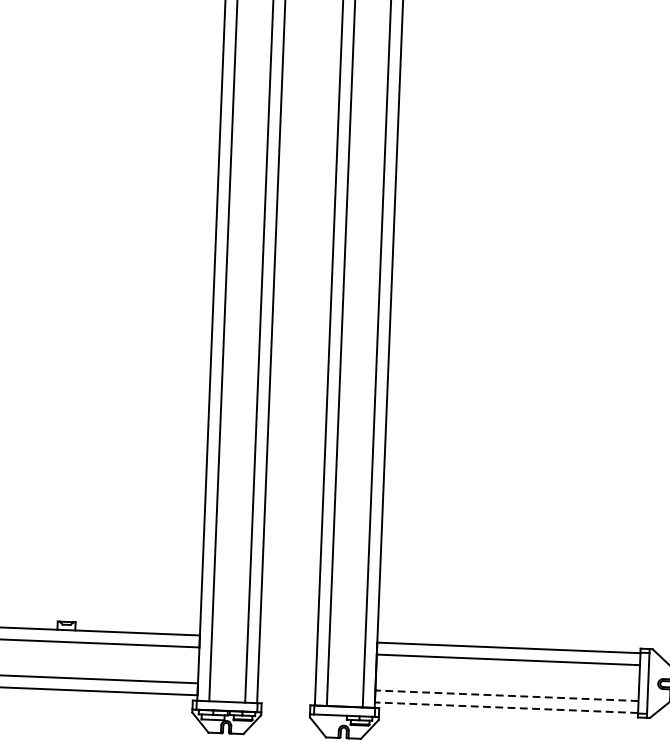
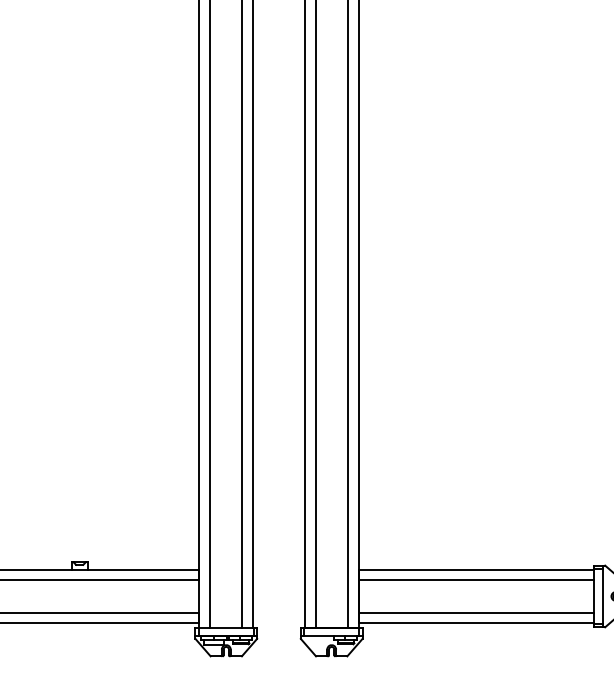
line: (506, 695) -> (476, 612), dashed -> solid
line: (506, 707) -> (476, 623), dashed -> solid

